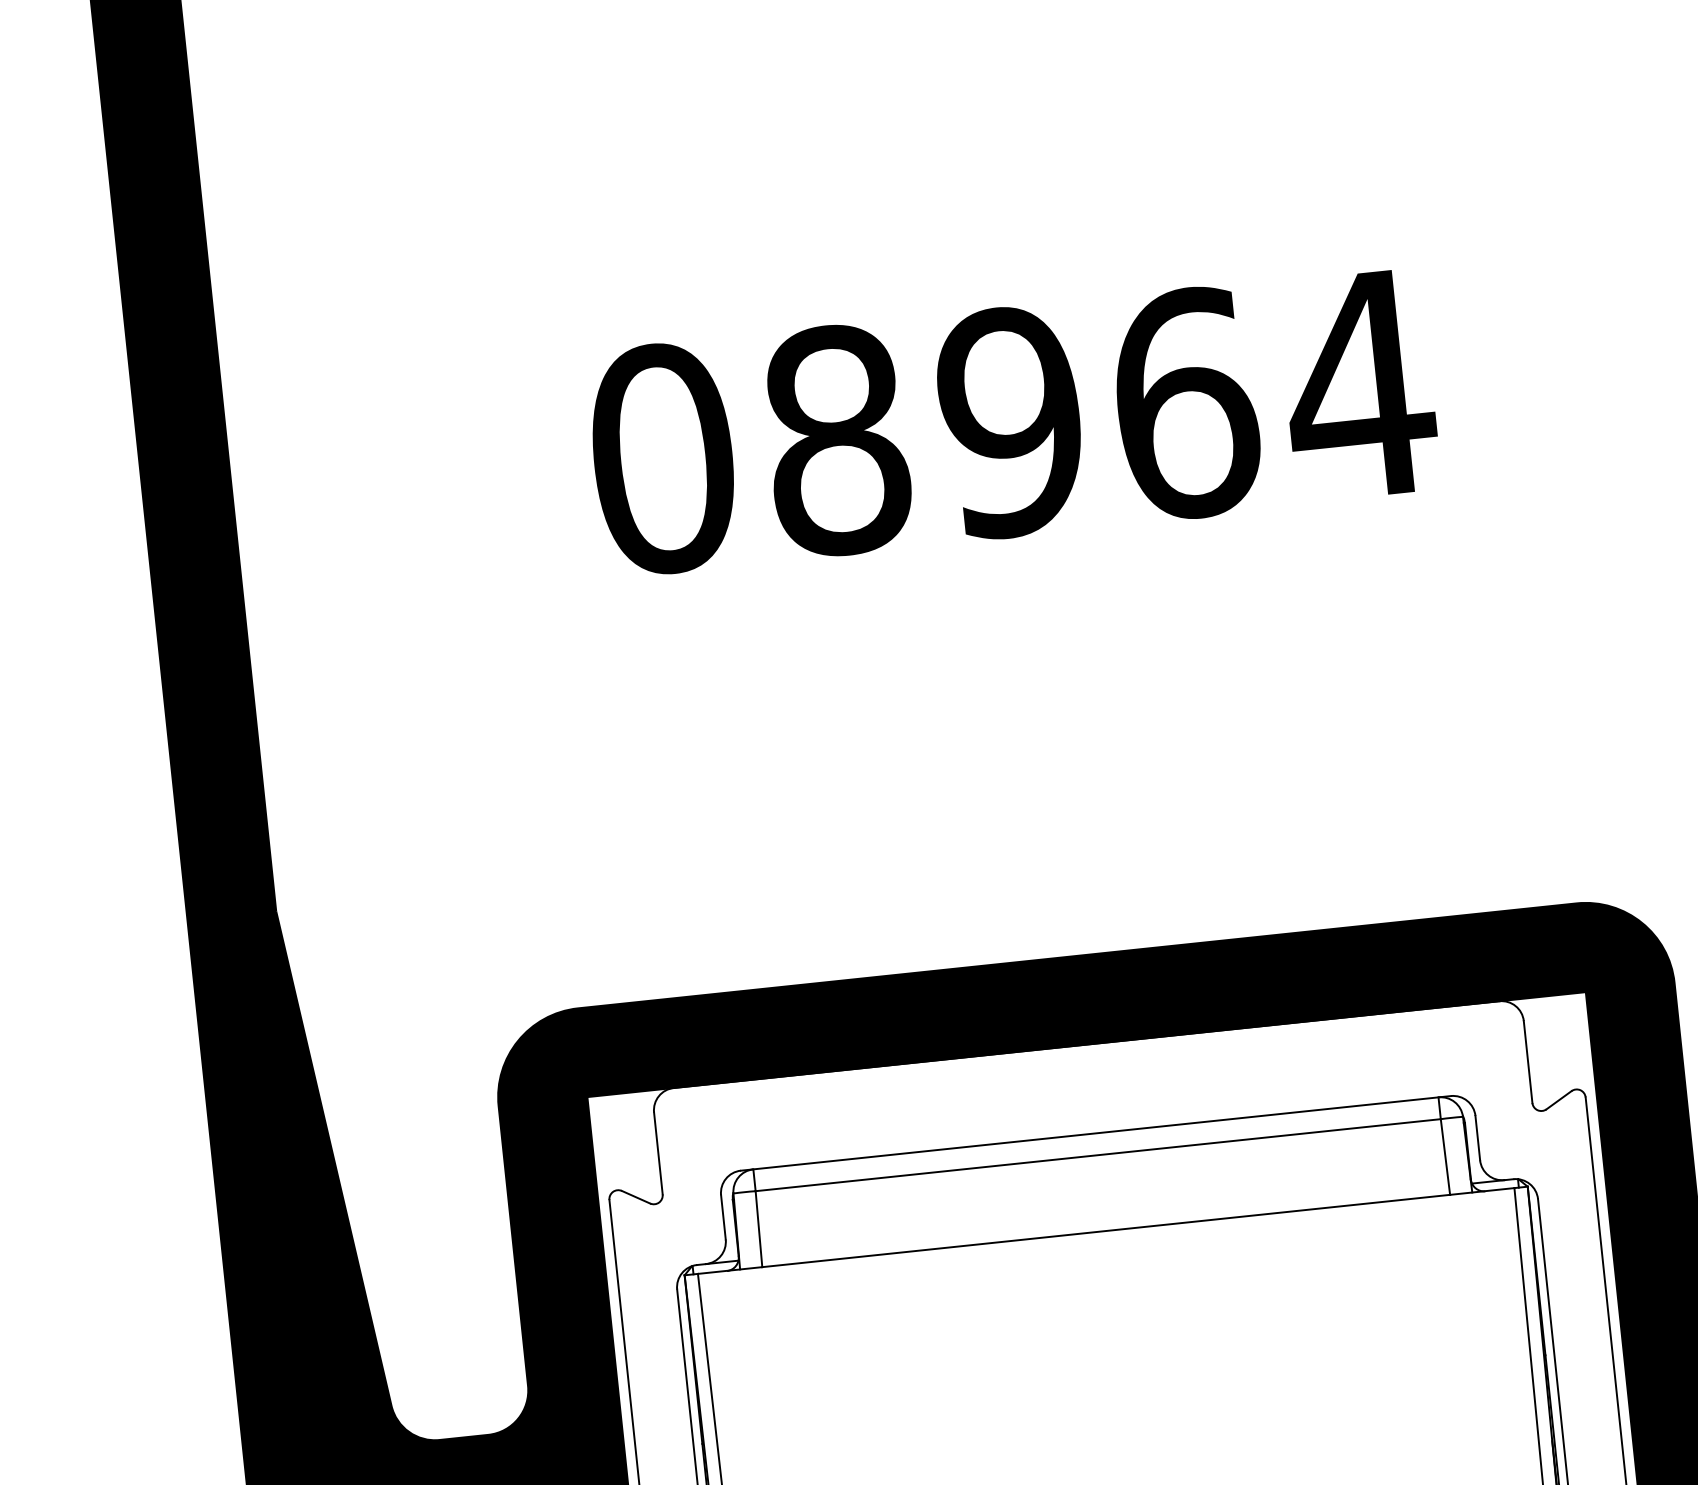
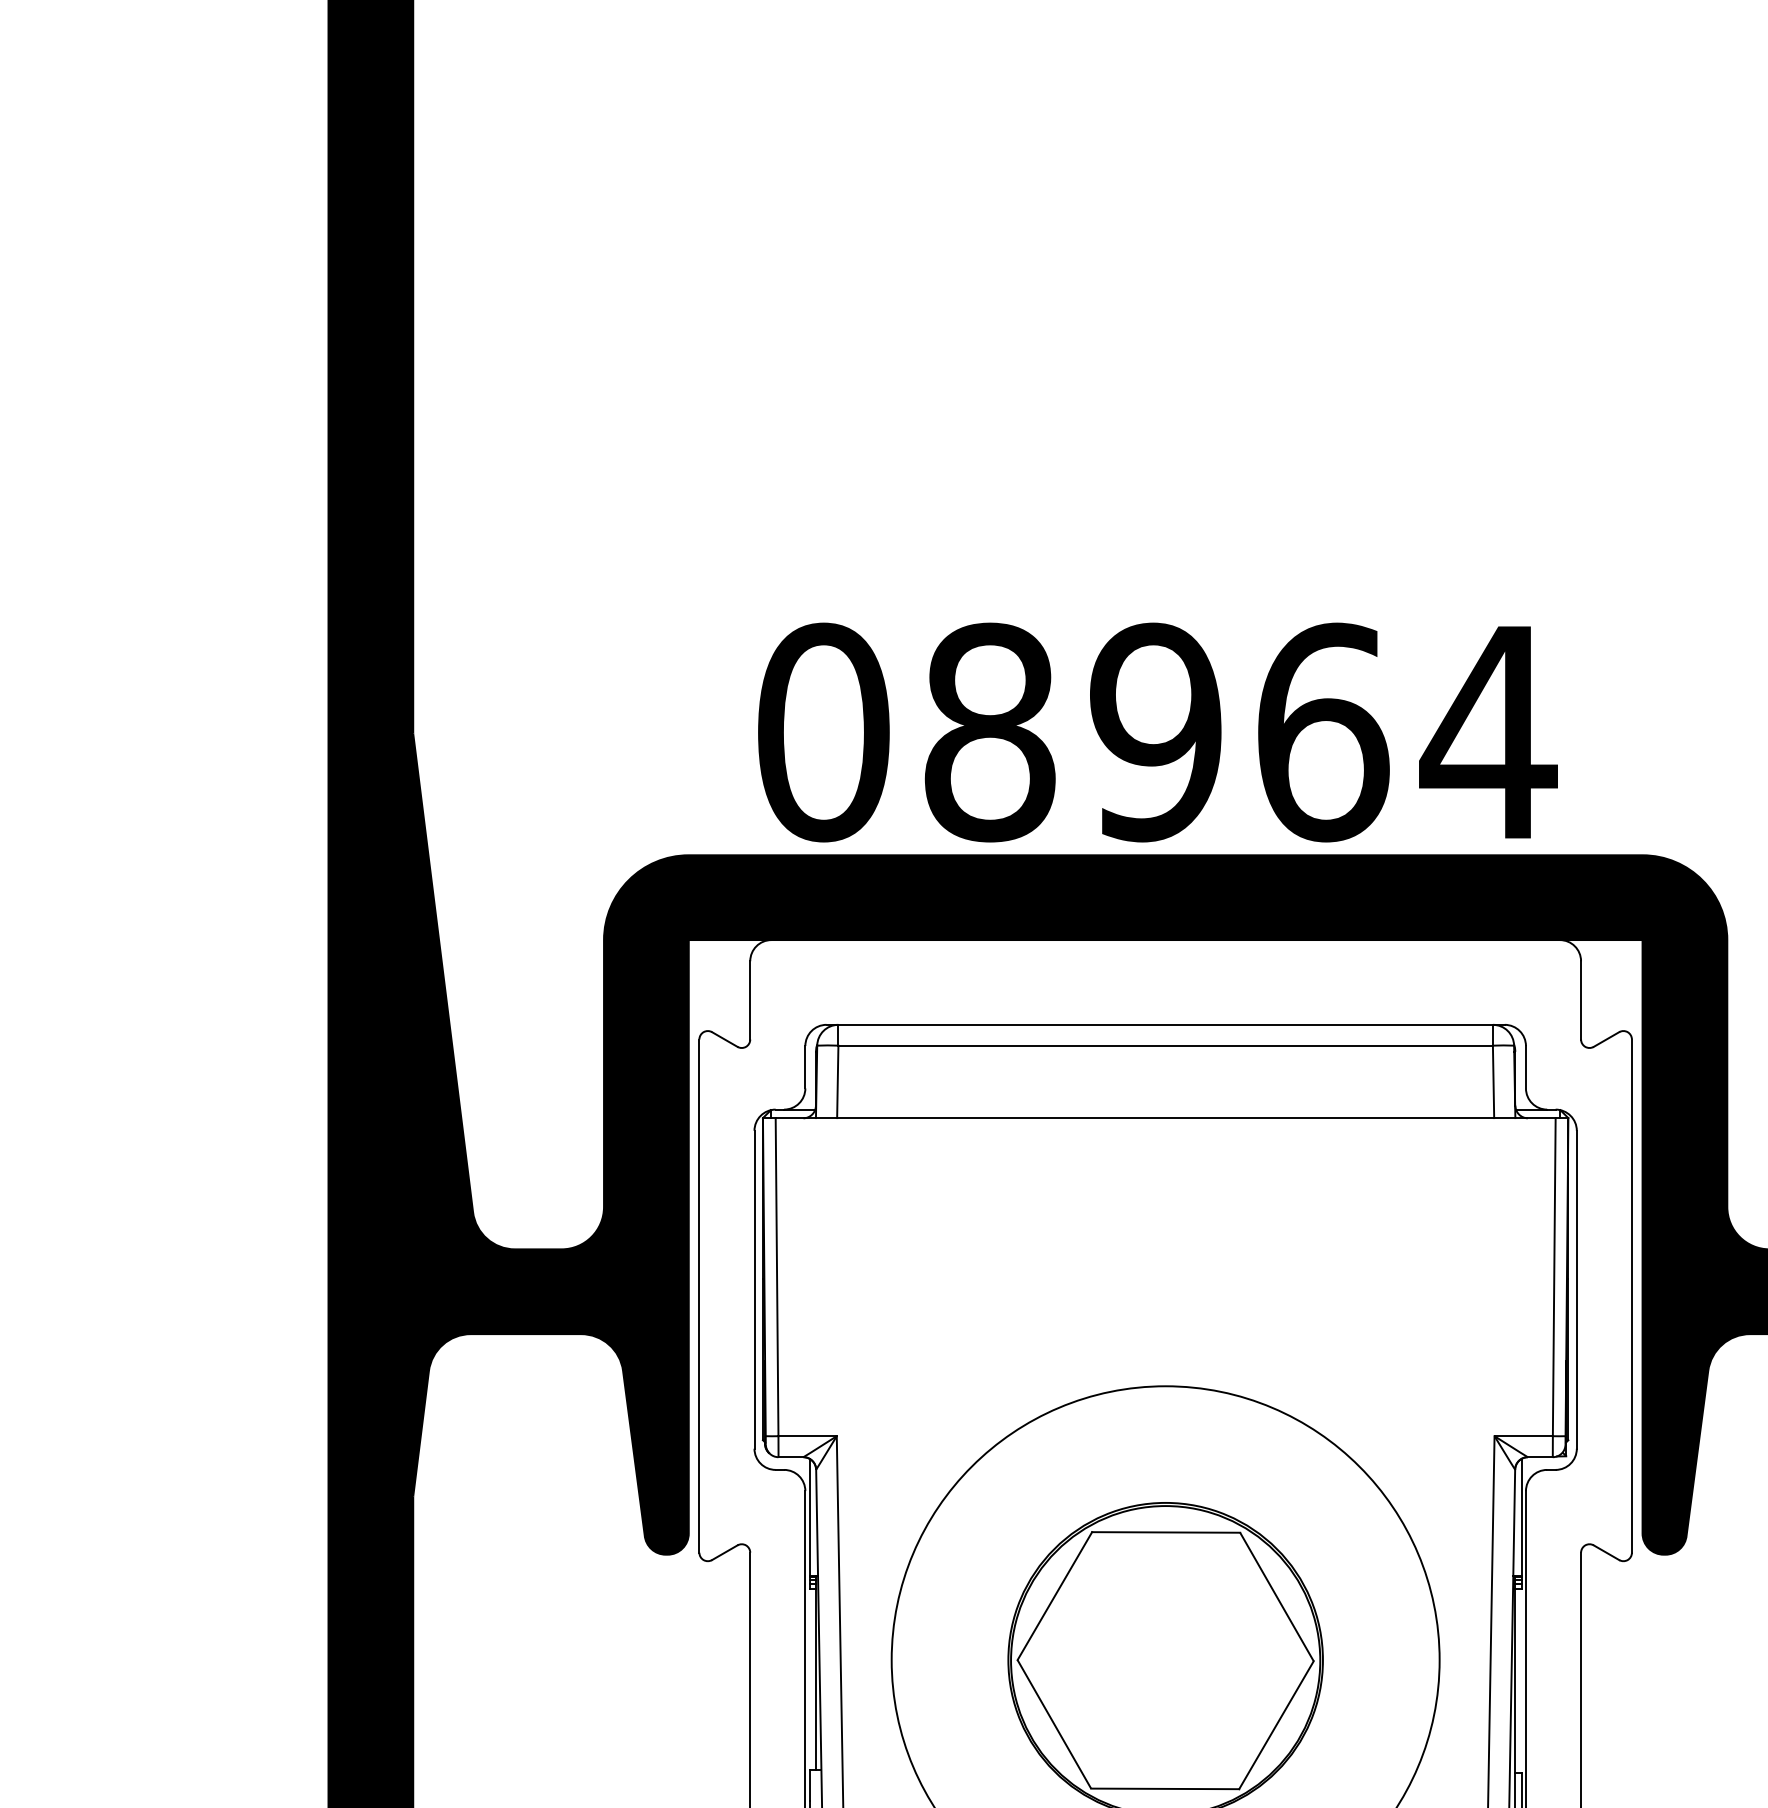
text: (1012, 422) -> (1157, 732), moved

